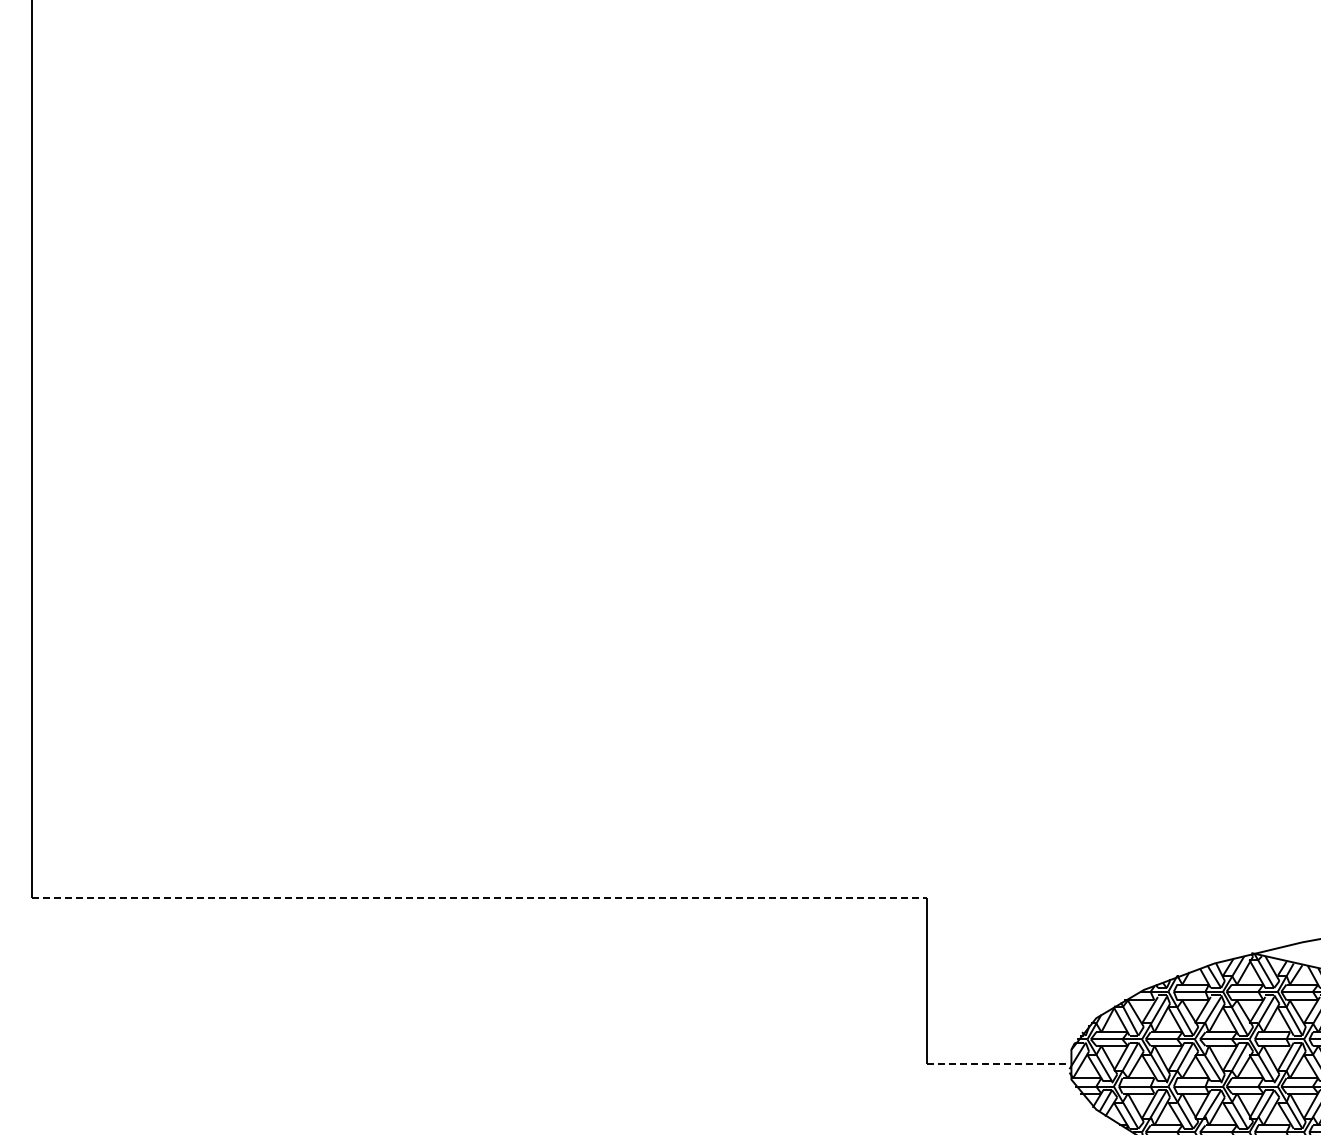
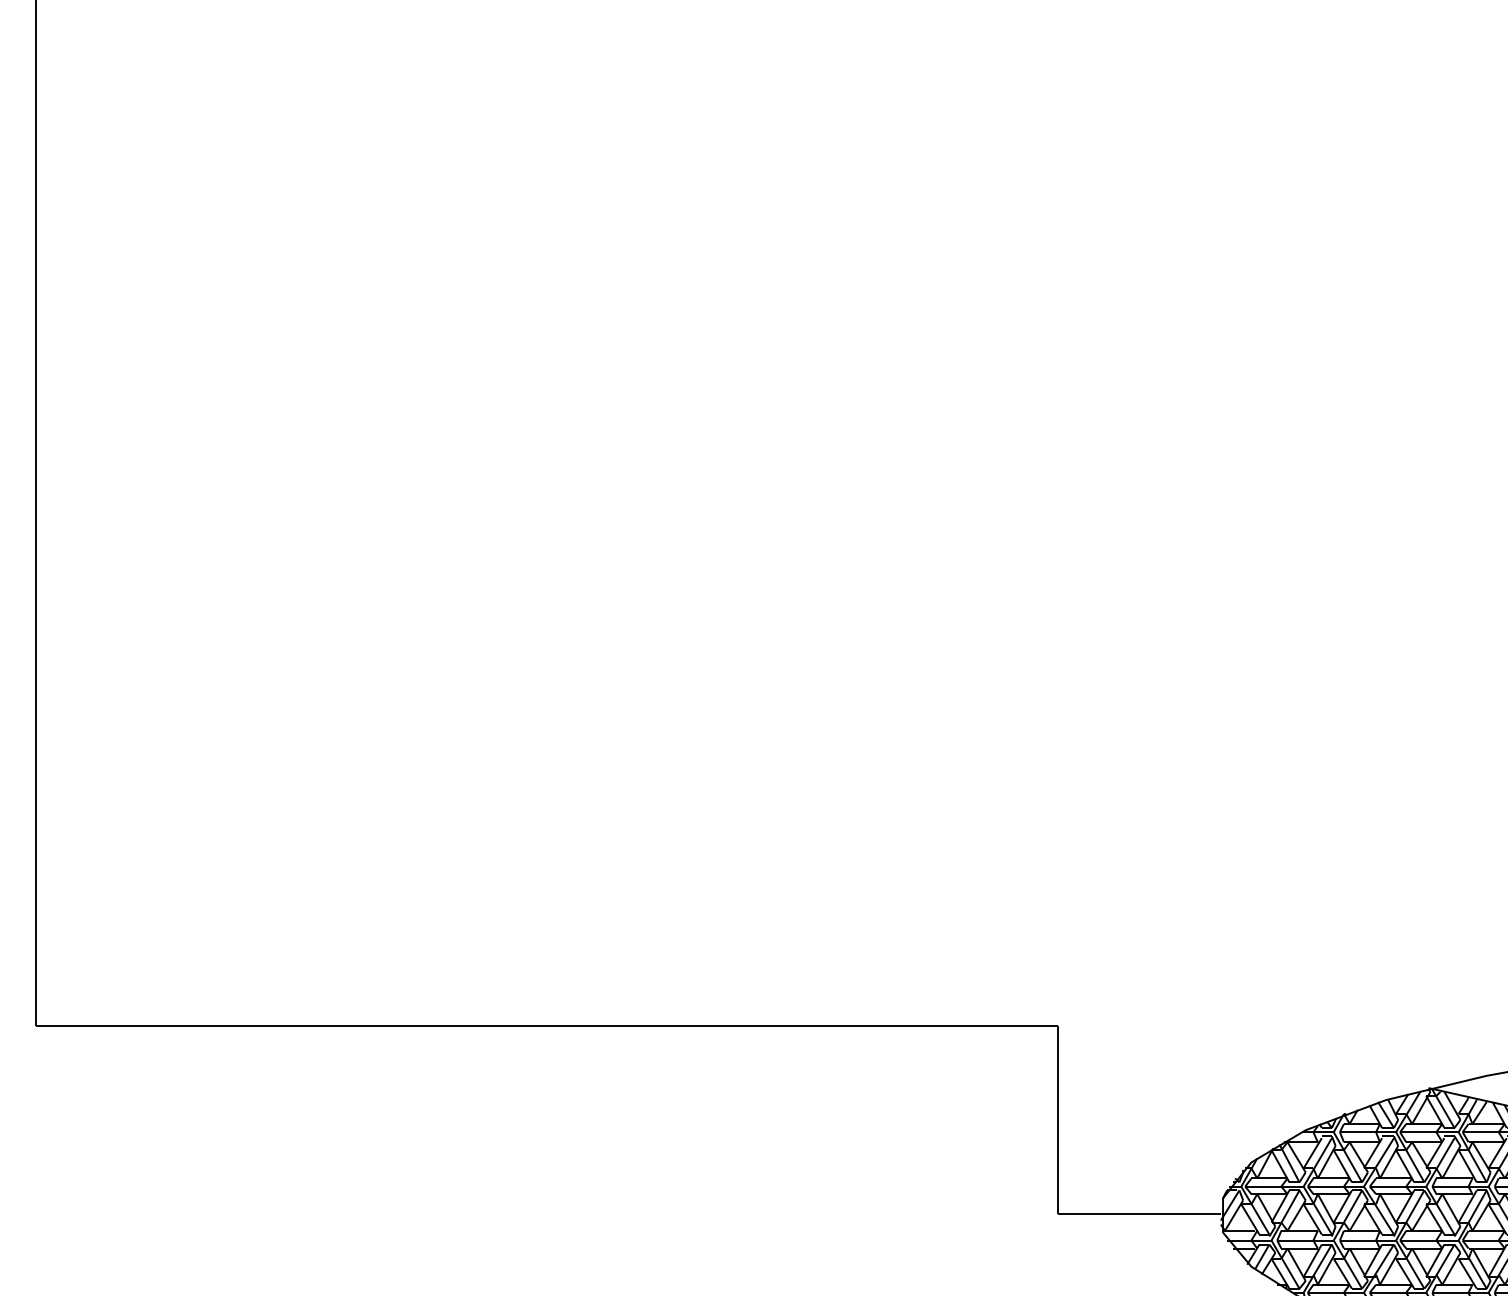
line: (479, 898) -> (547, 1025), dashed -> solid
line: (998, 1063) -> (1139, 1214), dashed -> solid

